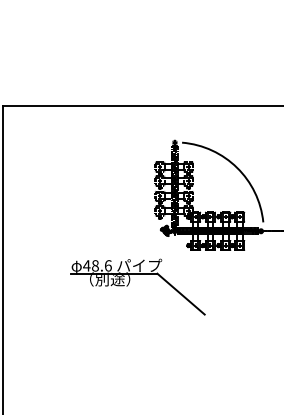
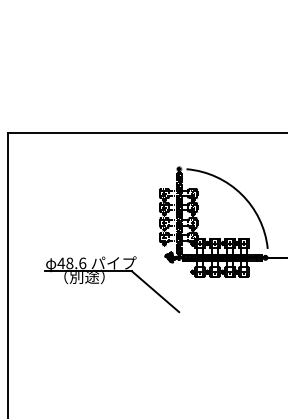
part: (130, 281) -> (104, 279), moved

